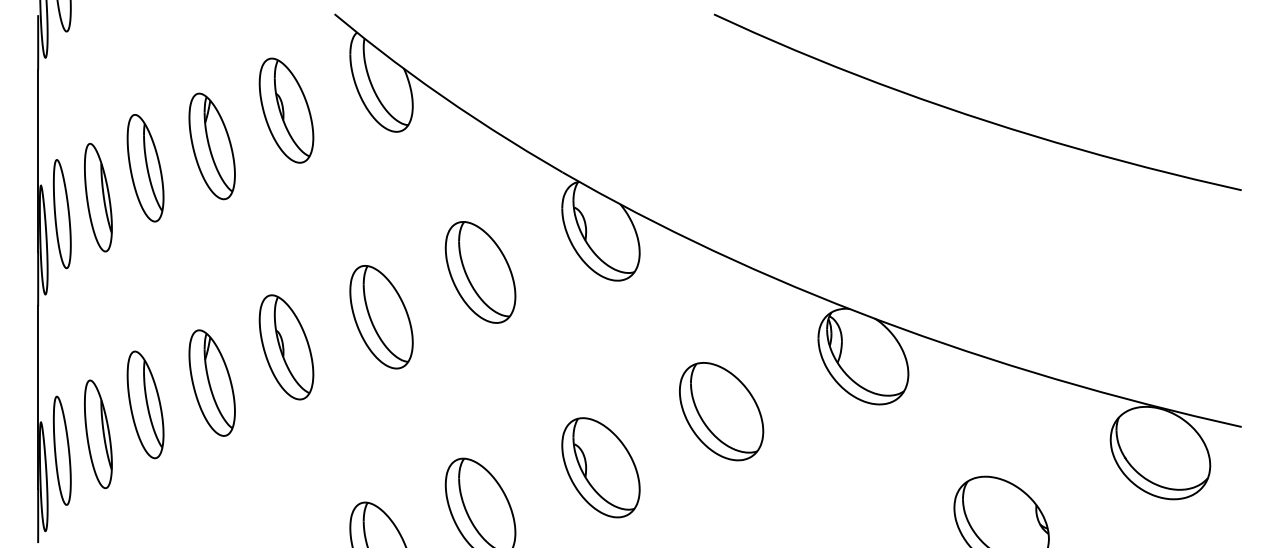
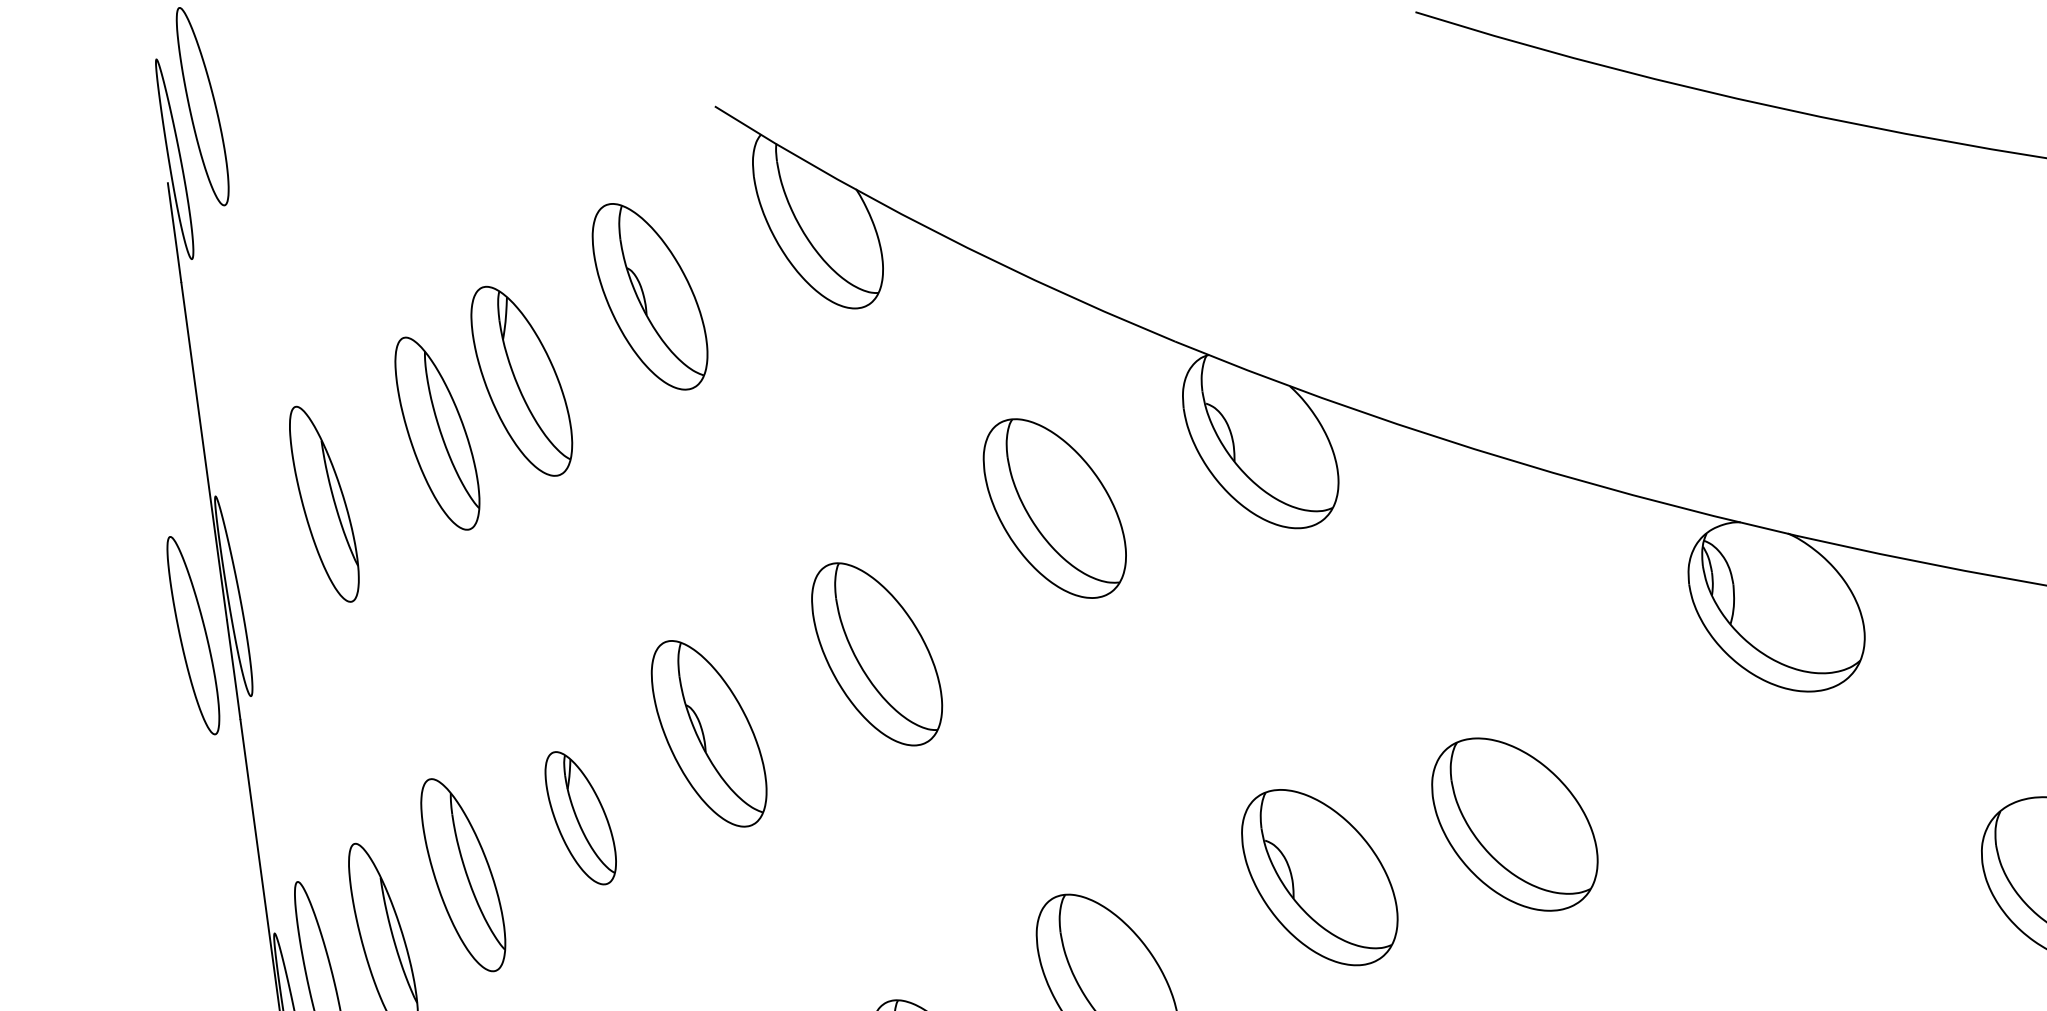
part: (145, 168) -> (437, 434), moved
part: (61, 214) -> (192, 636), moved
part: (480, 272) -> (1054, 508), moved
part: (211, 382) -> (579, 817), size x0.7
part: (721, 411) -> (1514, 824), moved

